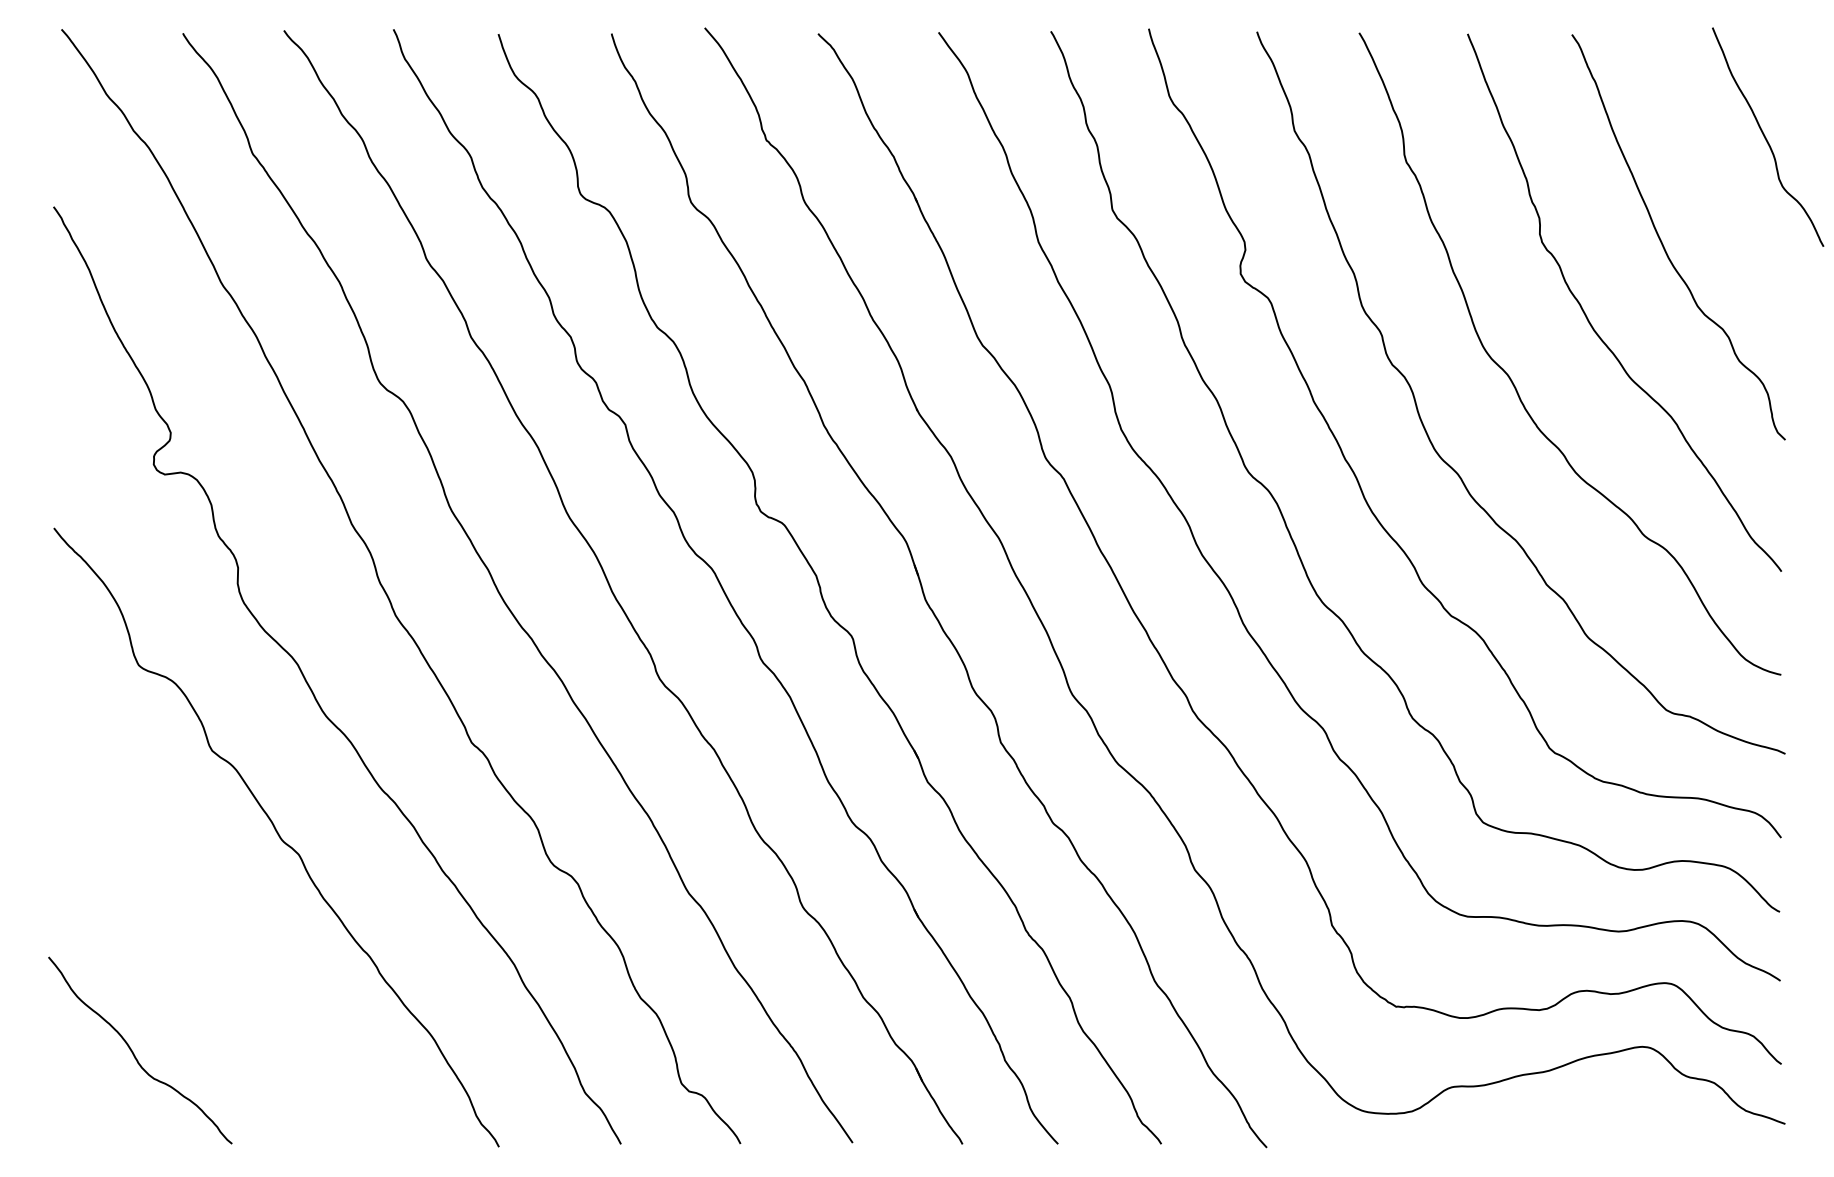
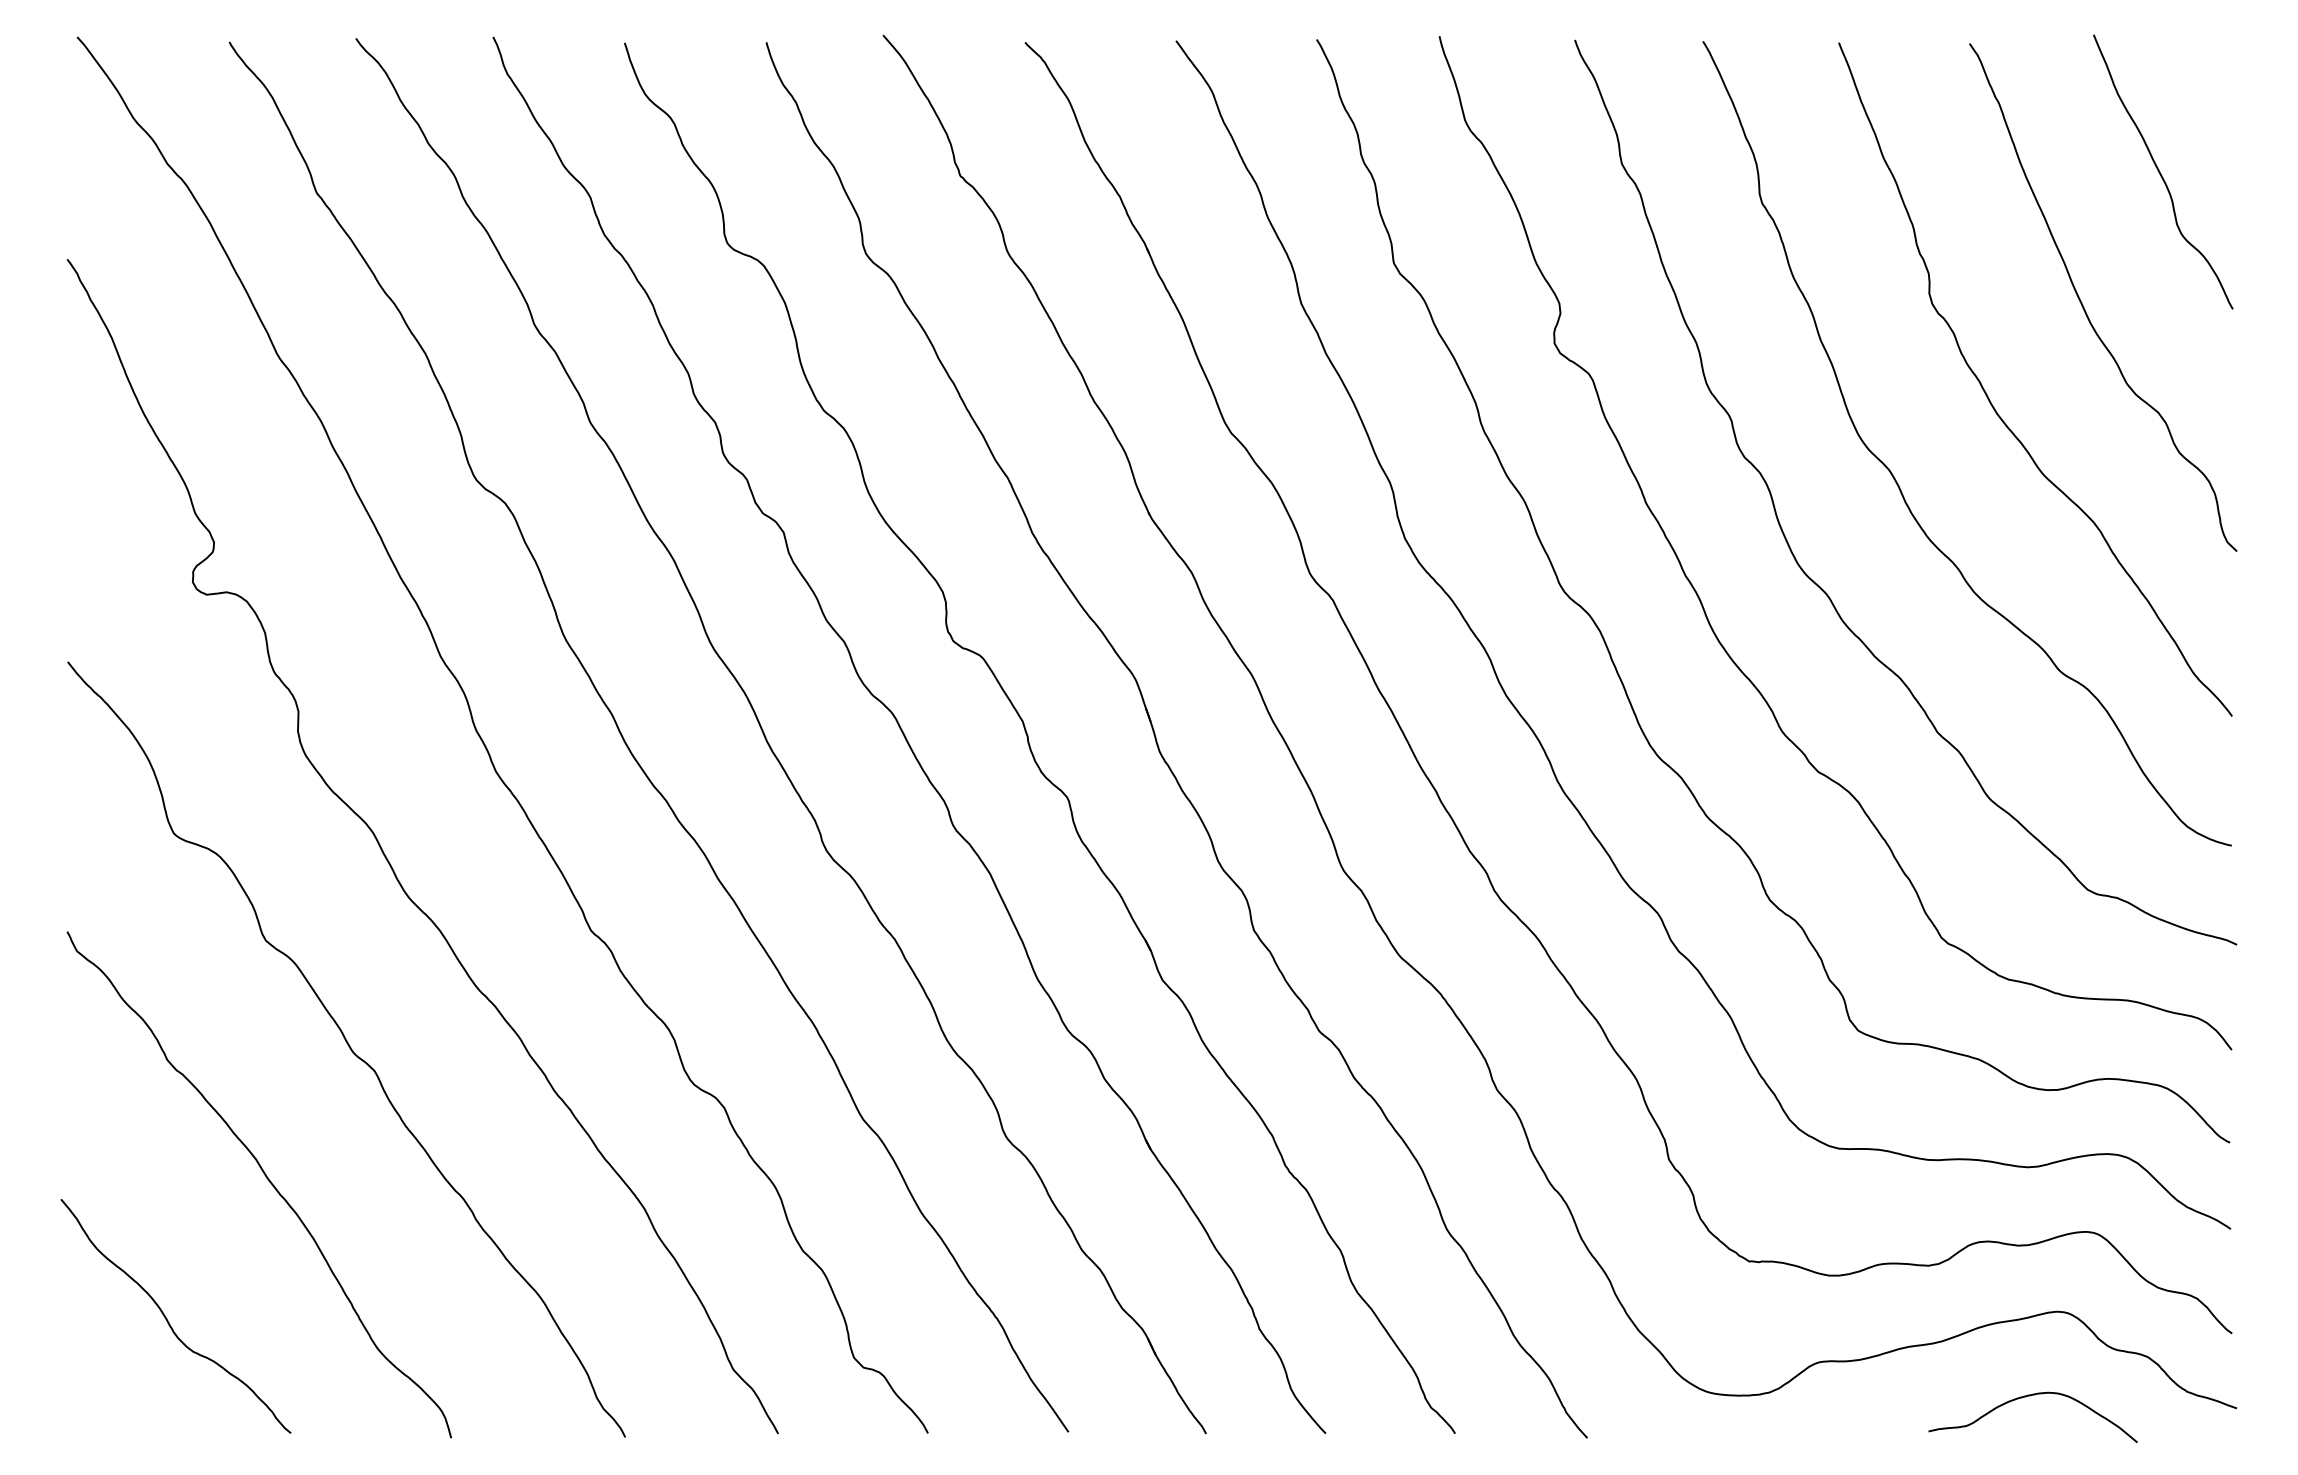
curve: (1766, 138) -> (2161, 173), moved
curve: (212, 940) -> (266, 1178), added
curve: (1620, 1114) -> (2030, 1396), added

